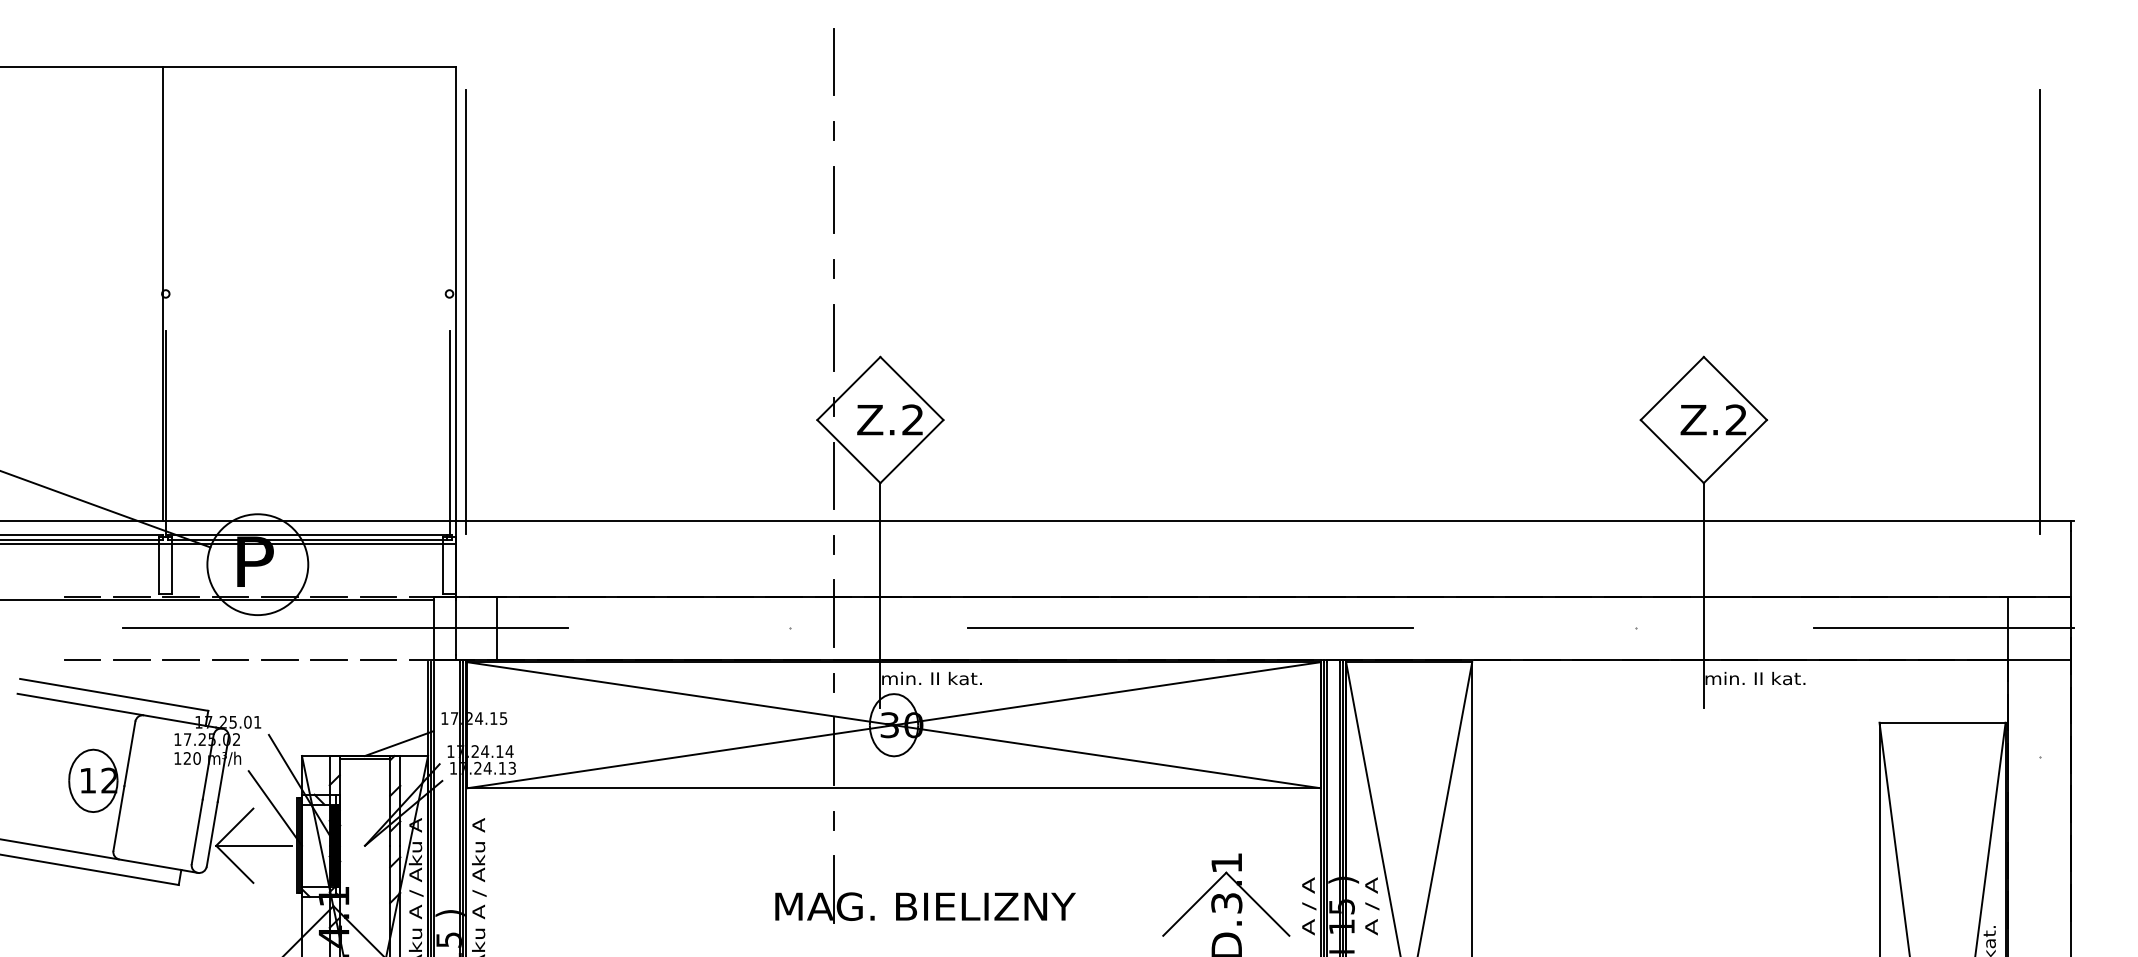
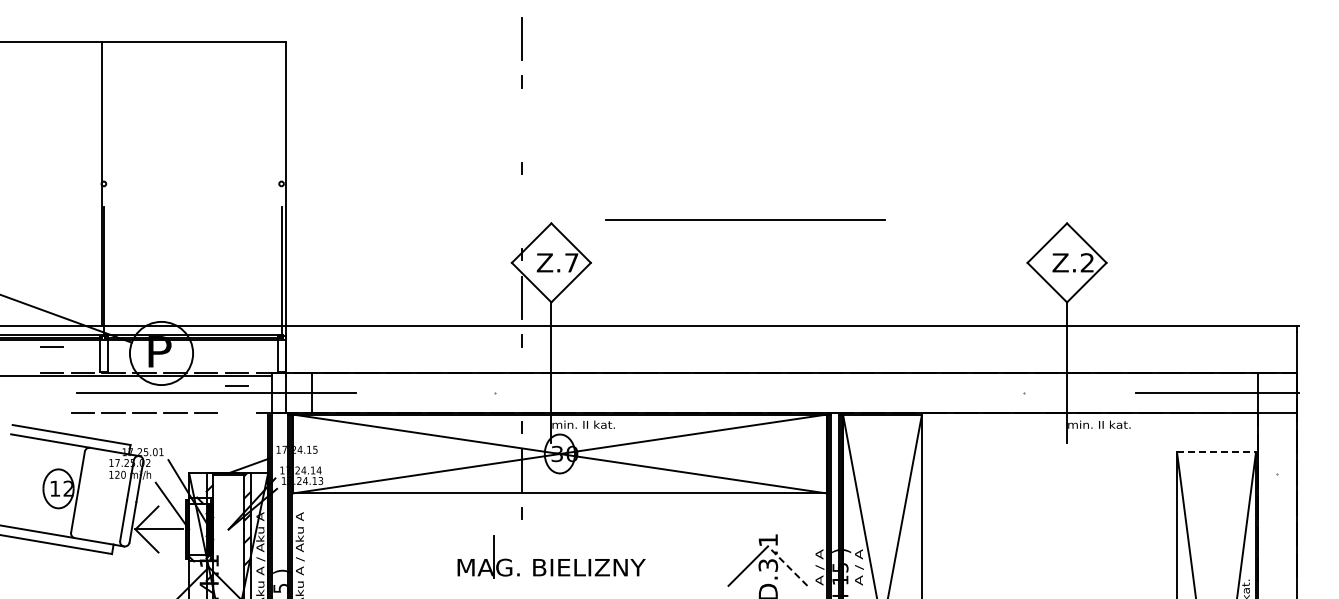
line: (834, 200) -> (522, 125), removed
line: (465, 310) -> (291, 194), removed
line: (2039, 310) -> (1277, 194), removed
line: (832, 337) -> (521, 211), removed
text: (912, 419) -> (571, 262), Z.2 -> Z.7
line: (834, 614) -> (522, 384), removed
line: (1190, 627) -> (745, 219), moved
line: (82, 658) -> (51, 346), moved
line: (377, 658) -> (236, 385), moved
line: (1944, 722) -> (1217, 452), solid -> dashed
part: (925, 888) -> (551, 556), moved
line: (1257, 904) -> (787, 566), solid -> dashed

